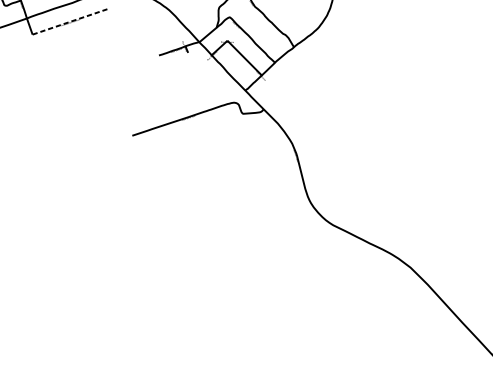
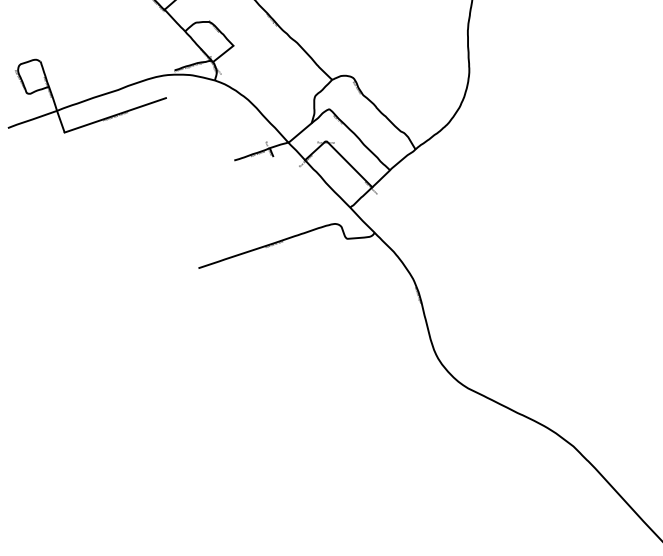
line: (70, 21) -> (115, 115), dashed -> solid

